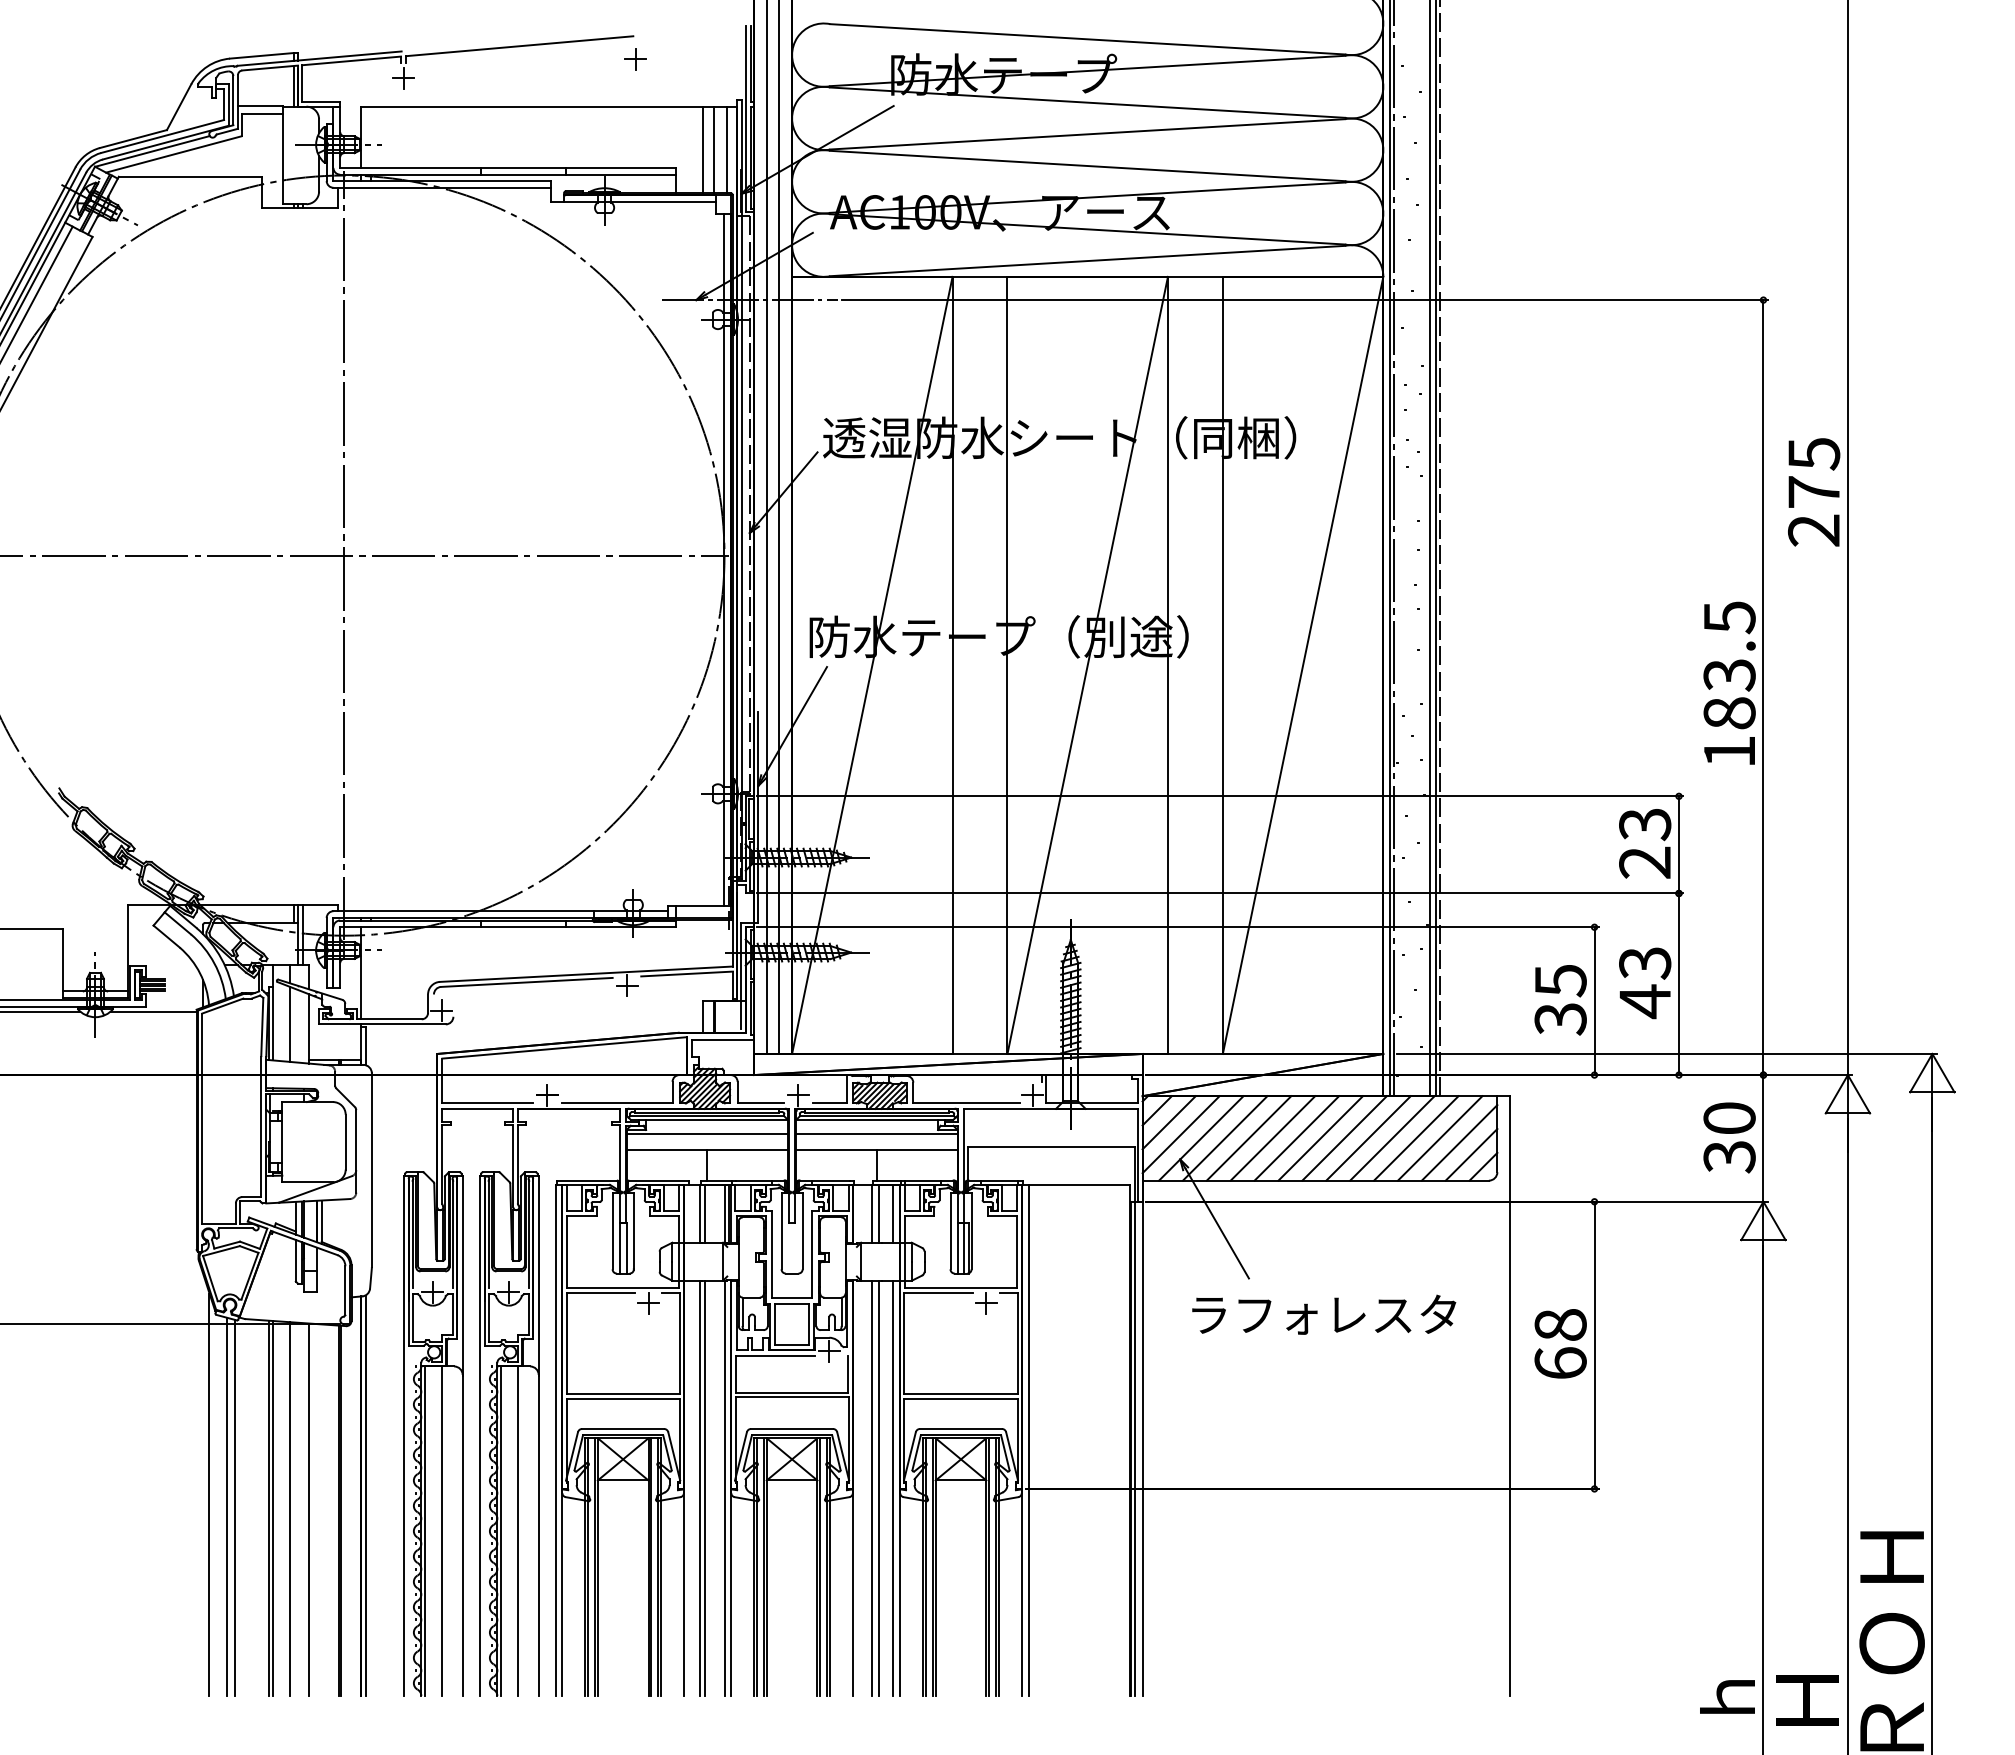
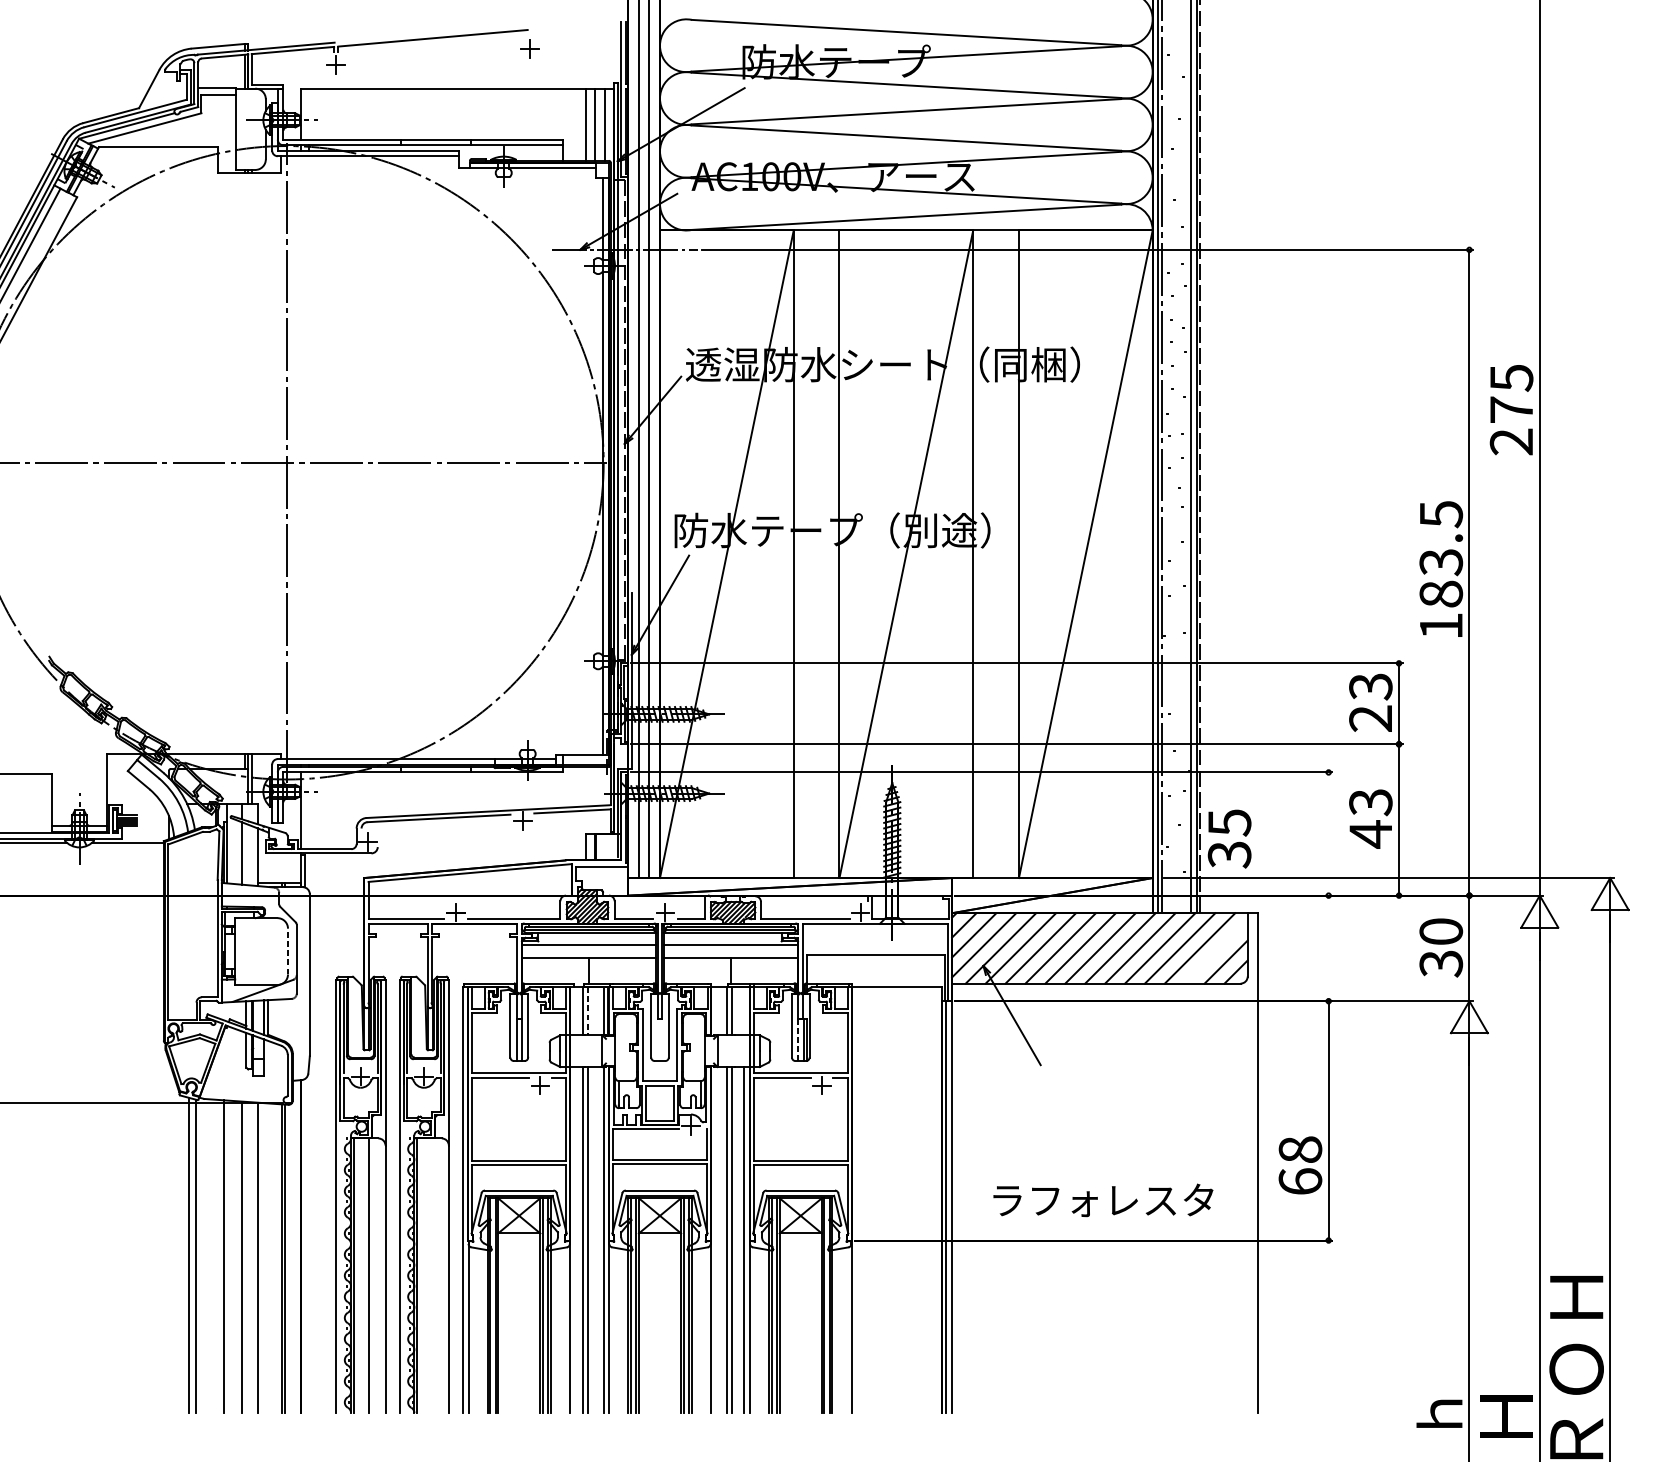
text: (1560, 1000) -> (1229, 839), moved
line: (1594, 1001) -> (1328, 834), removed
line: (345, 1141) -> (287, 950), solid -> dashed
line: (1459, 1142) -> (1216, 951), removed
line: (705, 1213) -> (587, 1010), solid -> dashed
line: (893, 1213) -> (744, 1010), removed
line: (958, 1248) -> (798, 1040), solid -> dashed
text: (1324, 1314) -> (1103, 1200), moved
text: (1560, 1343) -> (1300, 1165), moved
line: (1028, 1439) -> (856, 1199), removed
line: (209, 1494) -> (174, 1245), removed
line: (366, 1495) -> (305, 1245), removed
line: (273, 1507) -> (227, 1255), removed
line: (518, 1530) -> (432, 1275), removed

